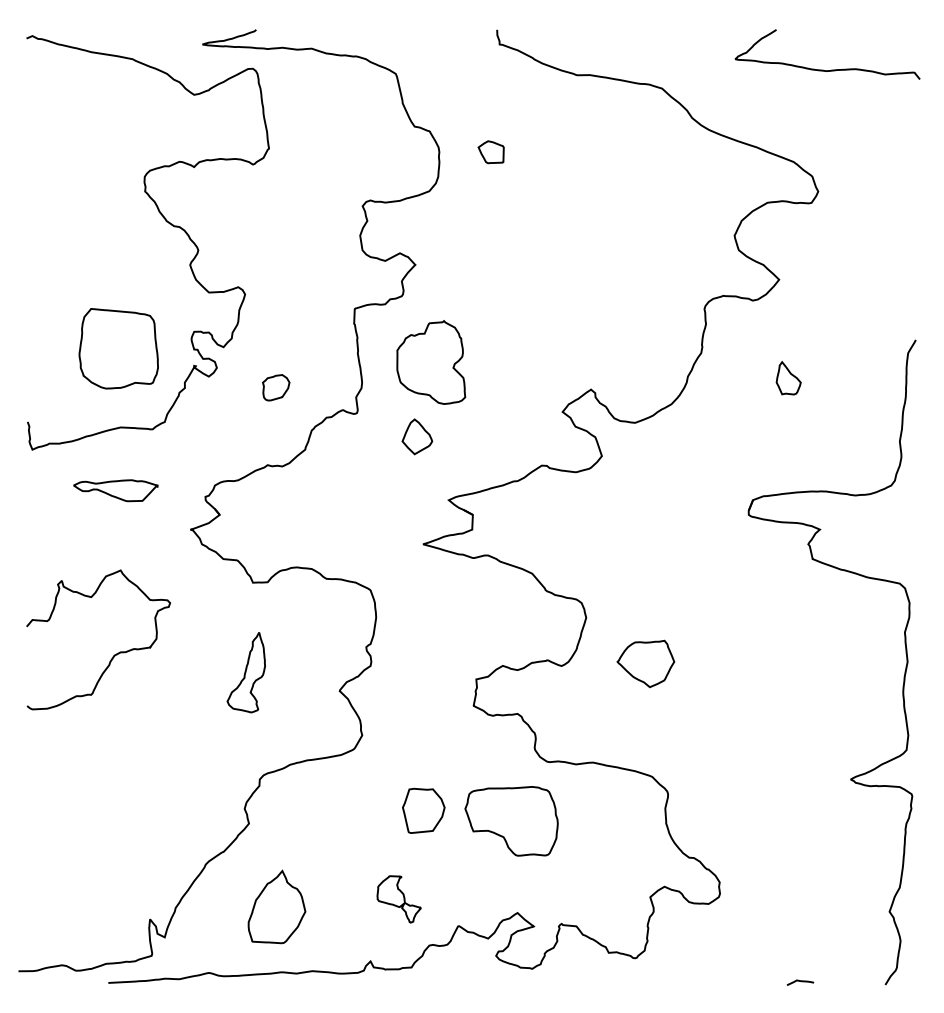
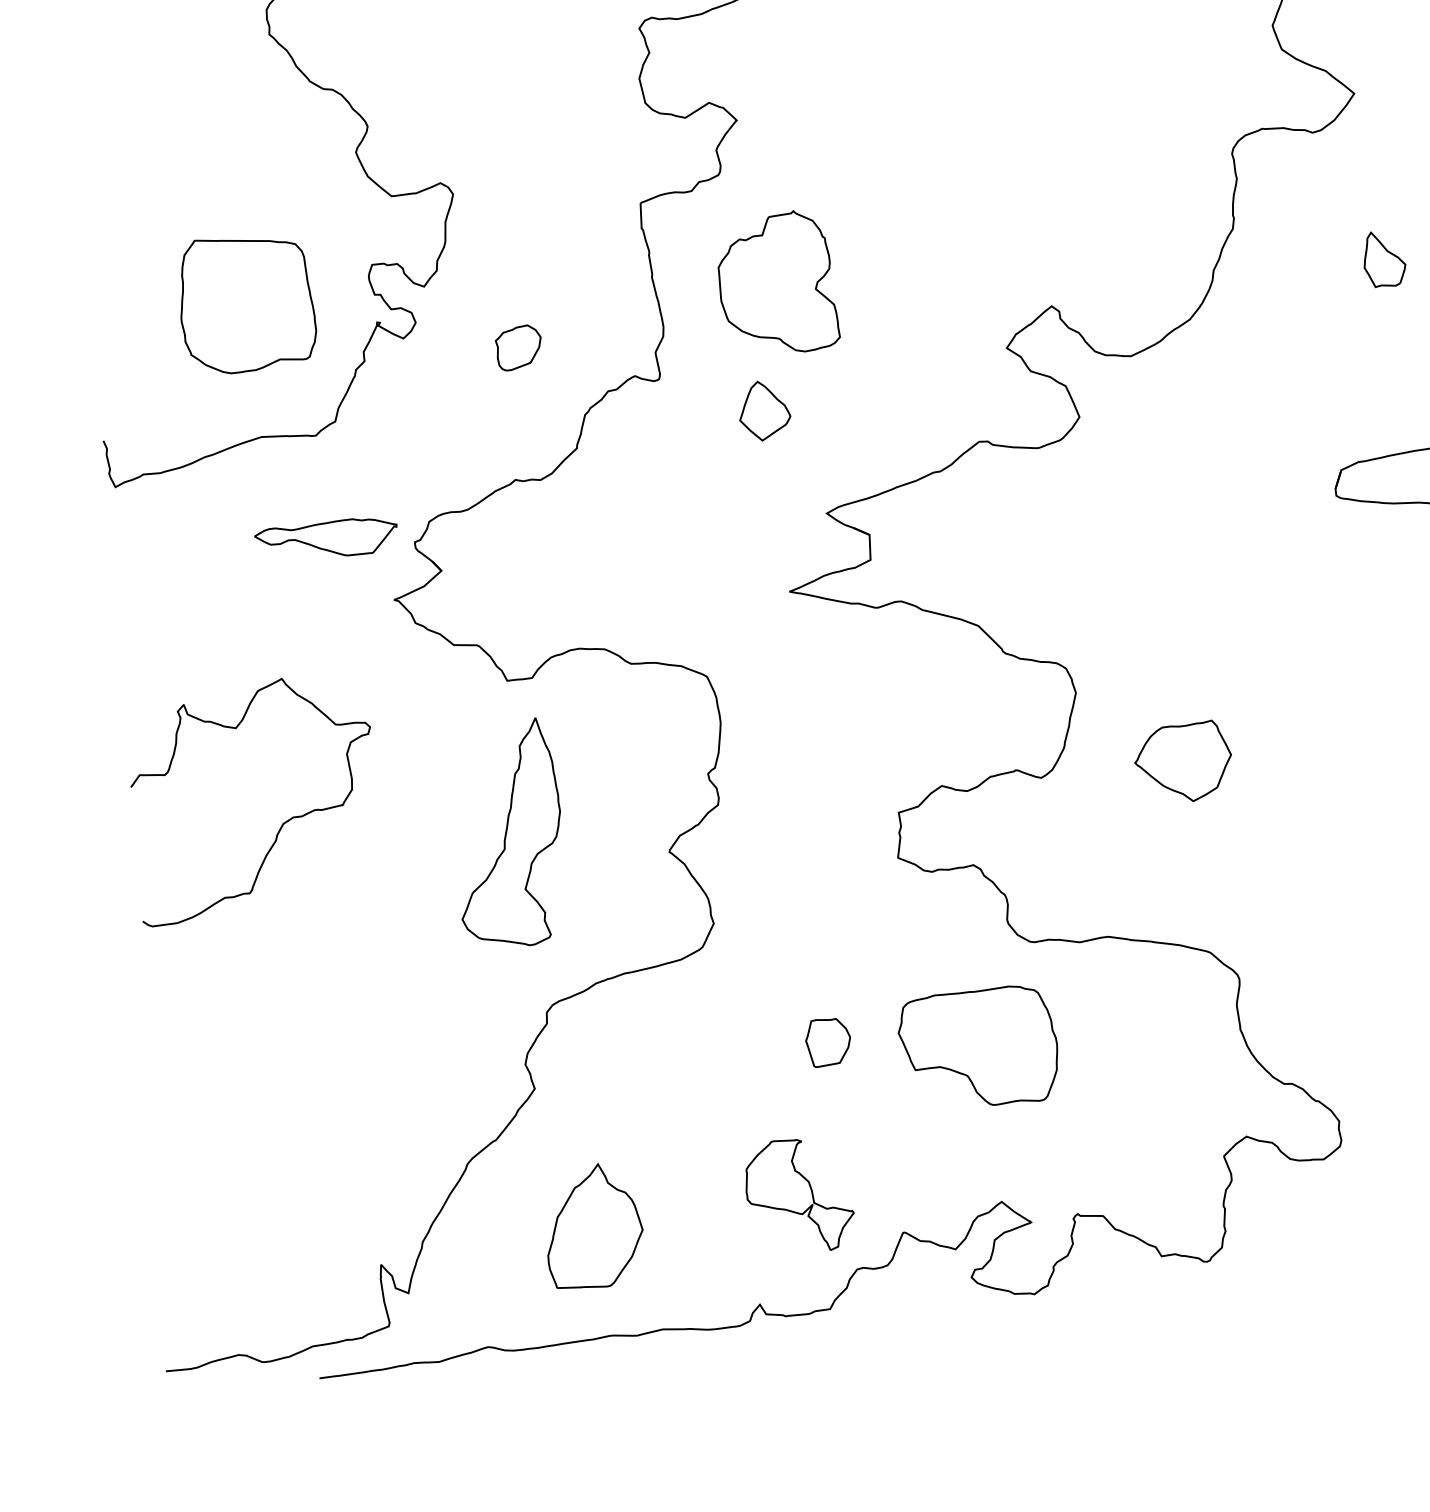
part: (115, 490) -> (325, 539), moved
part: (246, 672) -> (509, 833), size x1.67
part: (423, 810) -> (828, 1041), size x0.62
part: (398, 899) -> (798, 1195), size x1.43

